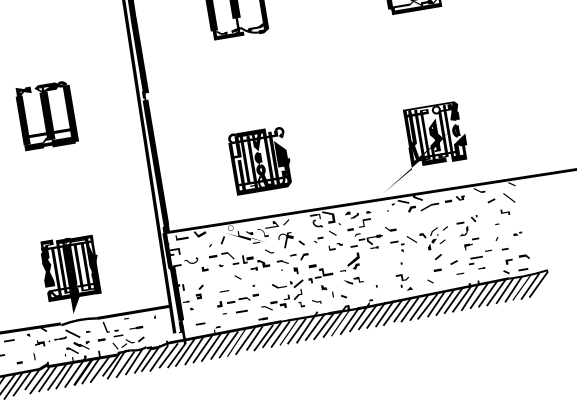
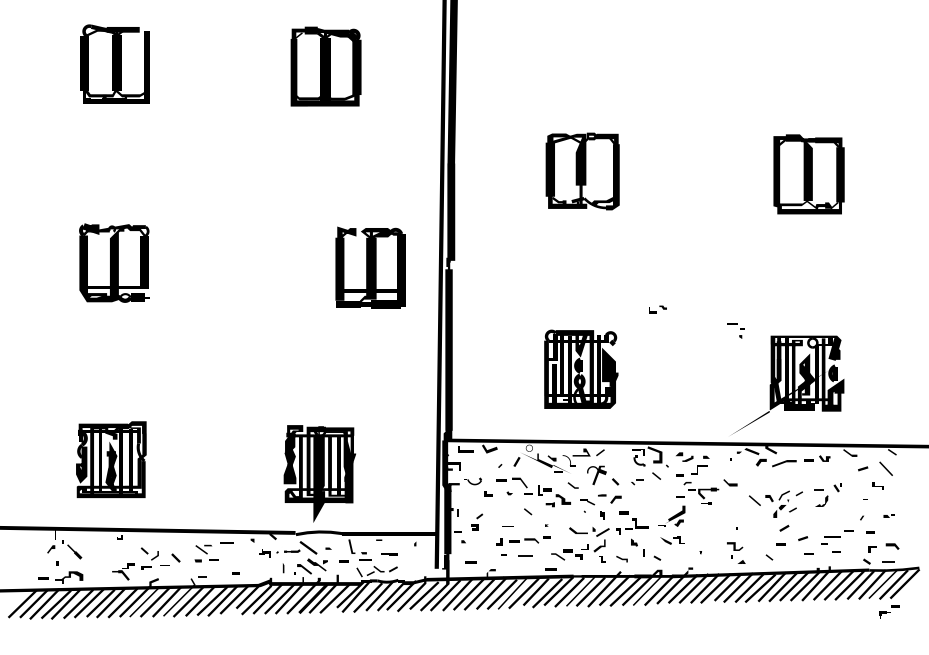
part: (46, 115) -> (370, 267), moved
part: (471, 243) -> (889, 611), moved
part: (335, 246) -> (657, 309), moved
part: (397, 246) -> (735, 330), moved
line: (34, 356) -> (283, 568), moved

